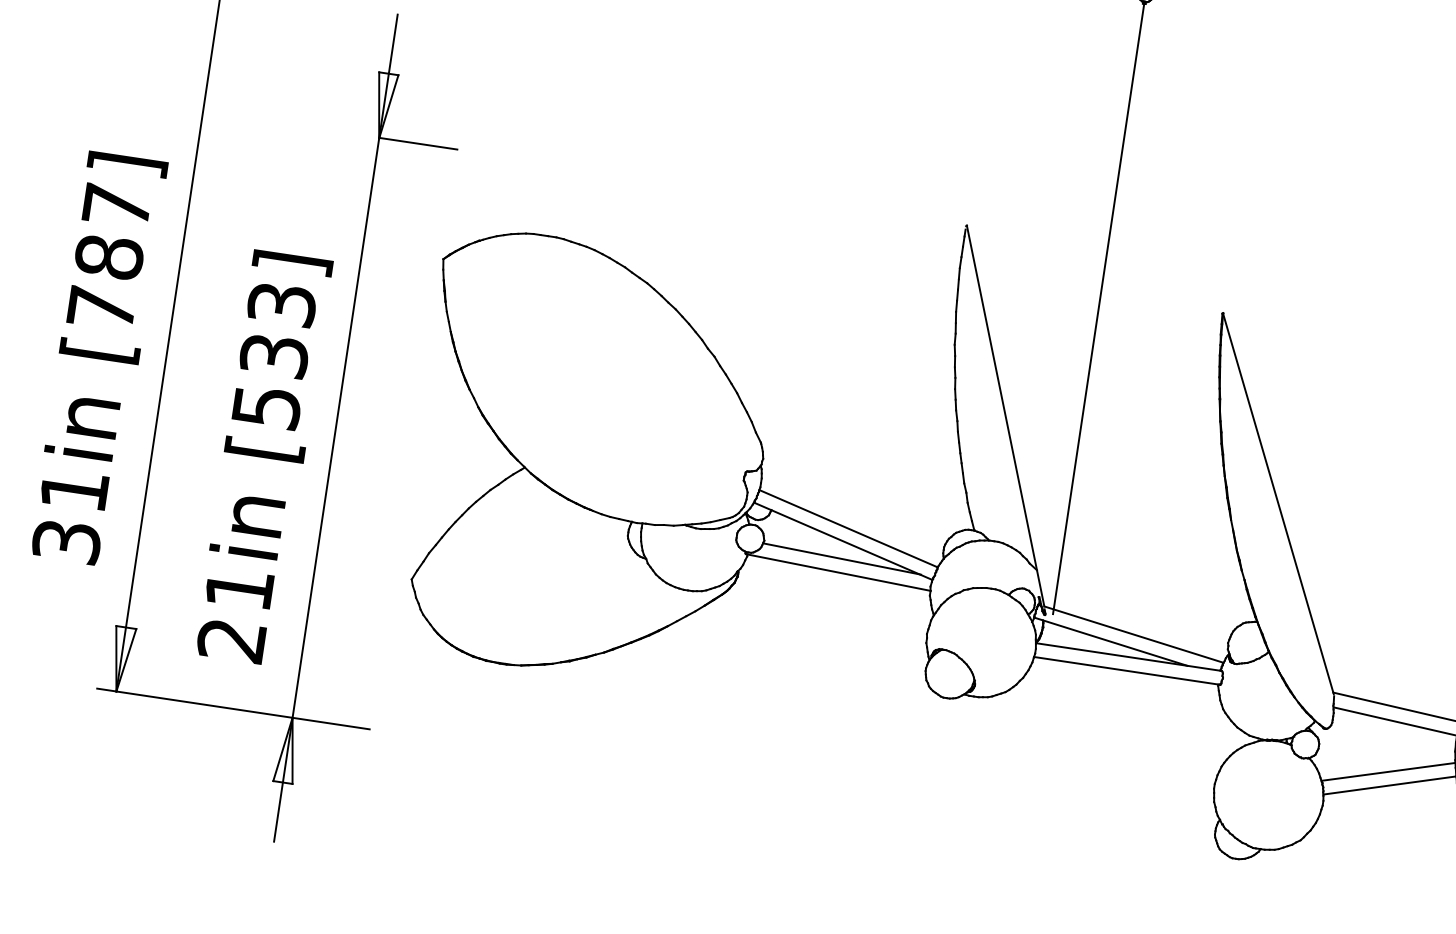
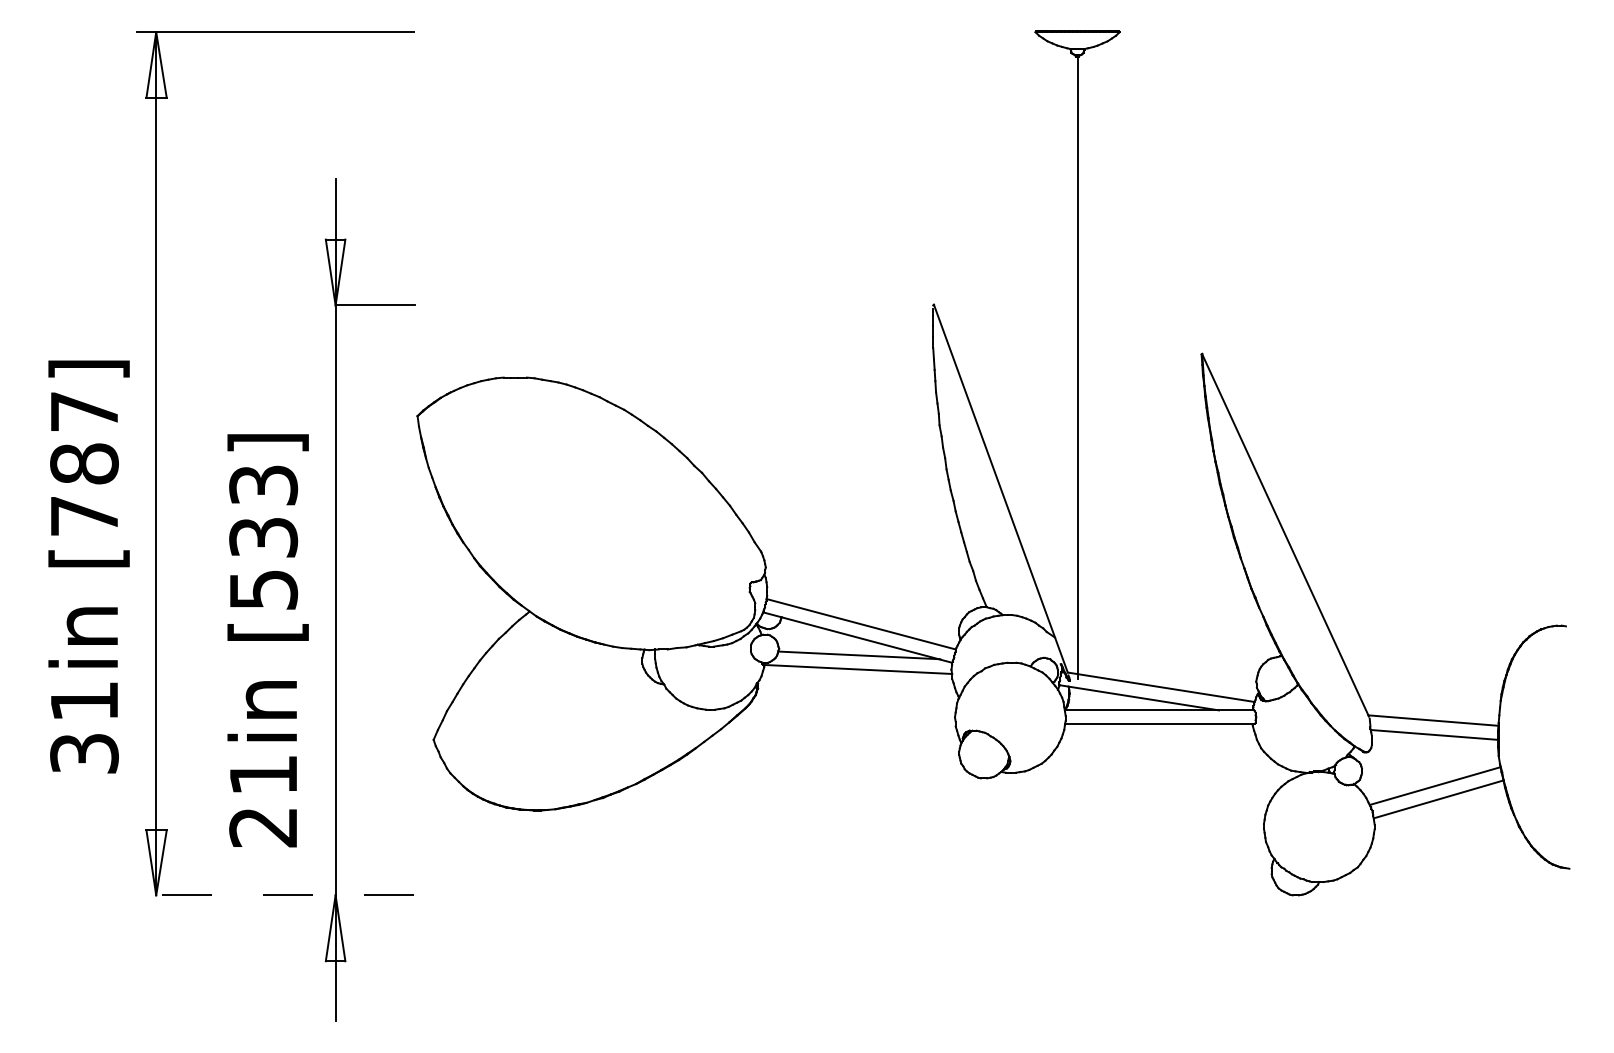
line: (233, 709) -> (275, 895), solid -> dashed

